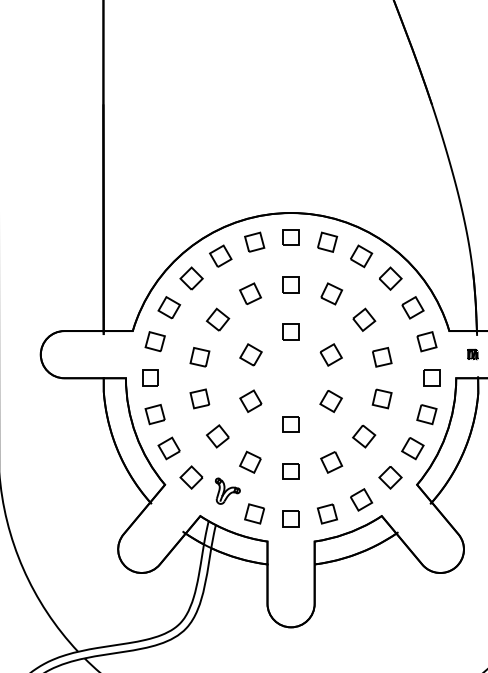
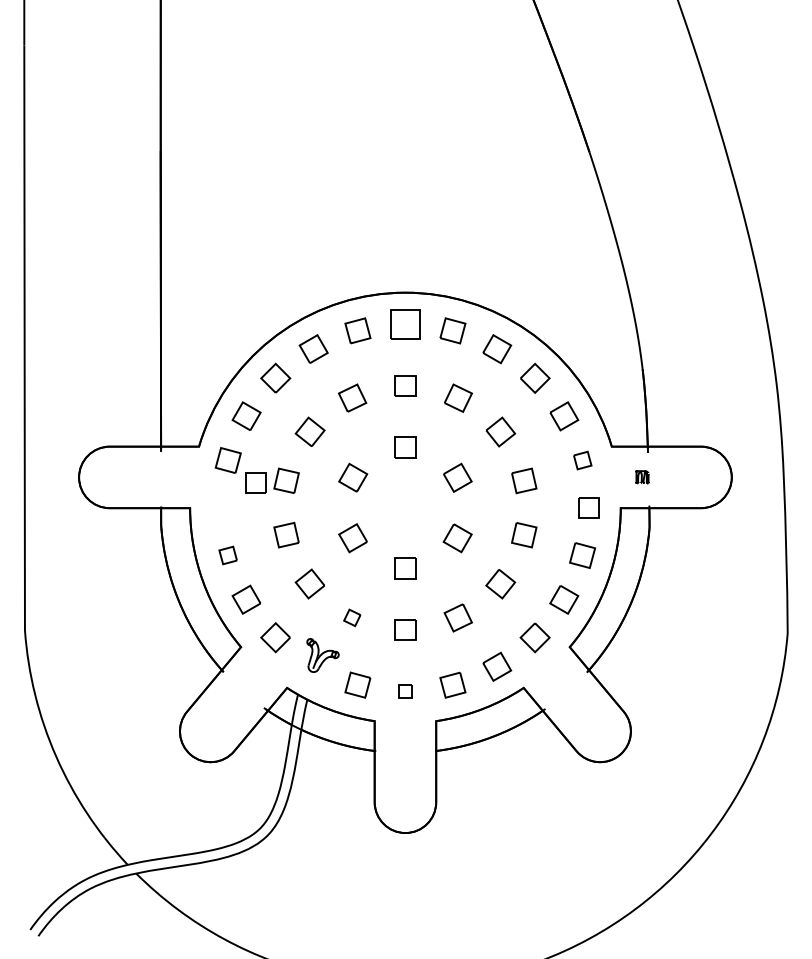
part: (291, 237) -> (405, 324), size x1.4
part: (426, 341) -> (582, 460), size x0.7
part: (150, 377) -> (255, 482), moved
part: (154, 414) -> (227, 555), size x0.7
part: (249, 462) -> (351, 617), size x0.6
part: (291, 518) -> (405, 691), size x0.6

